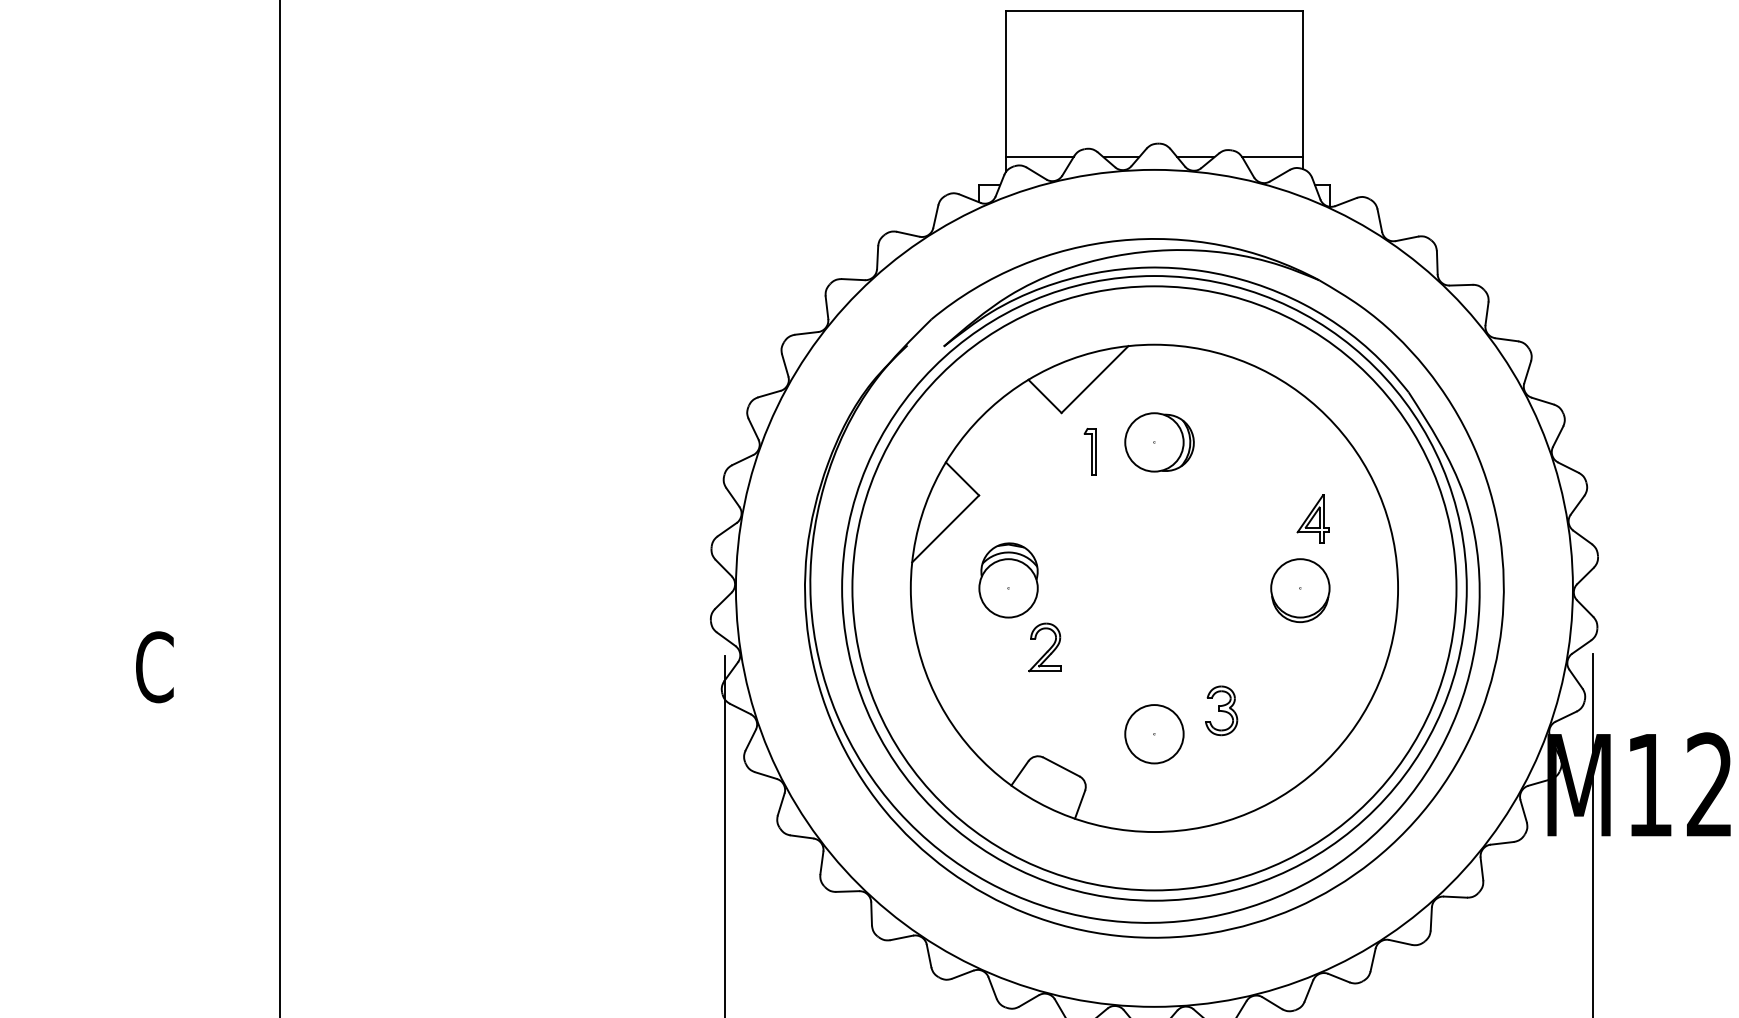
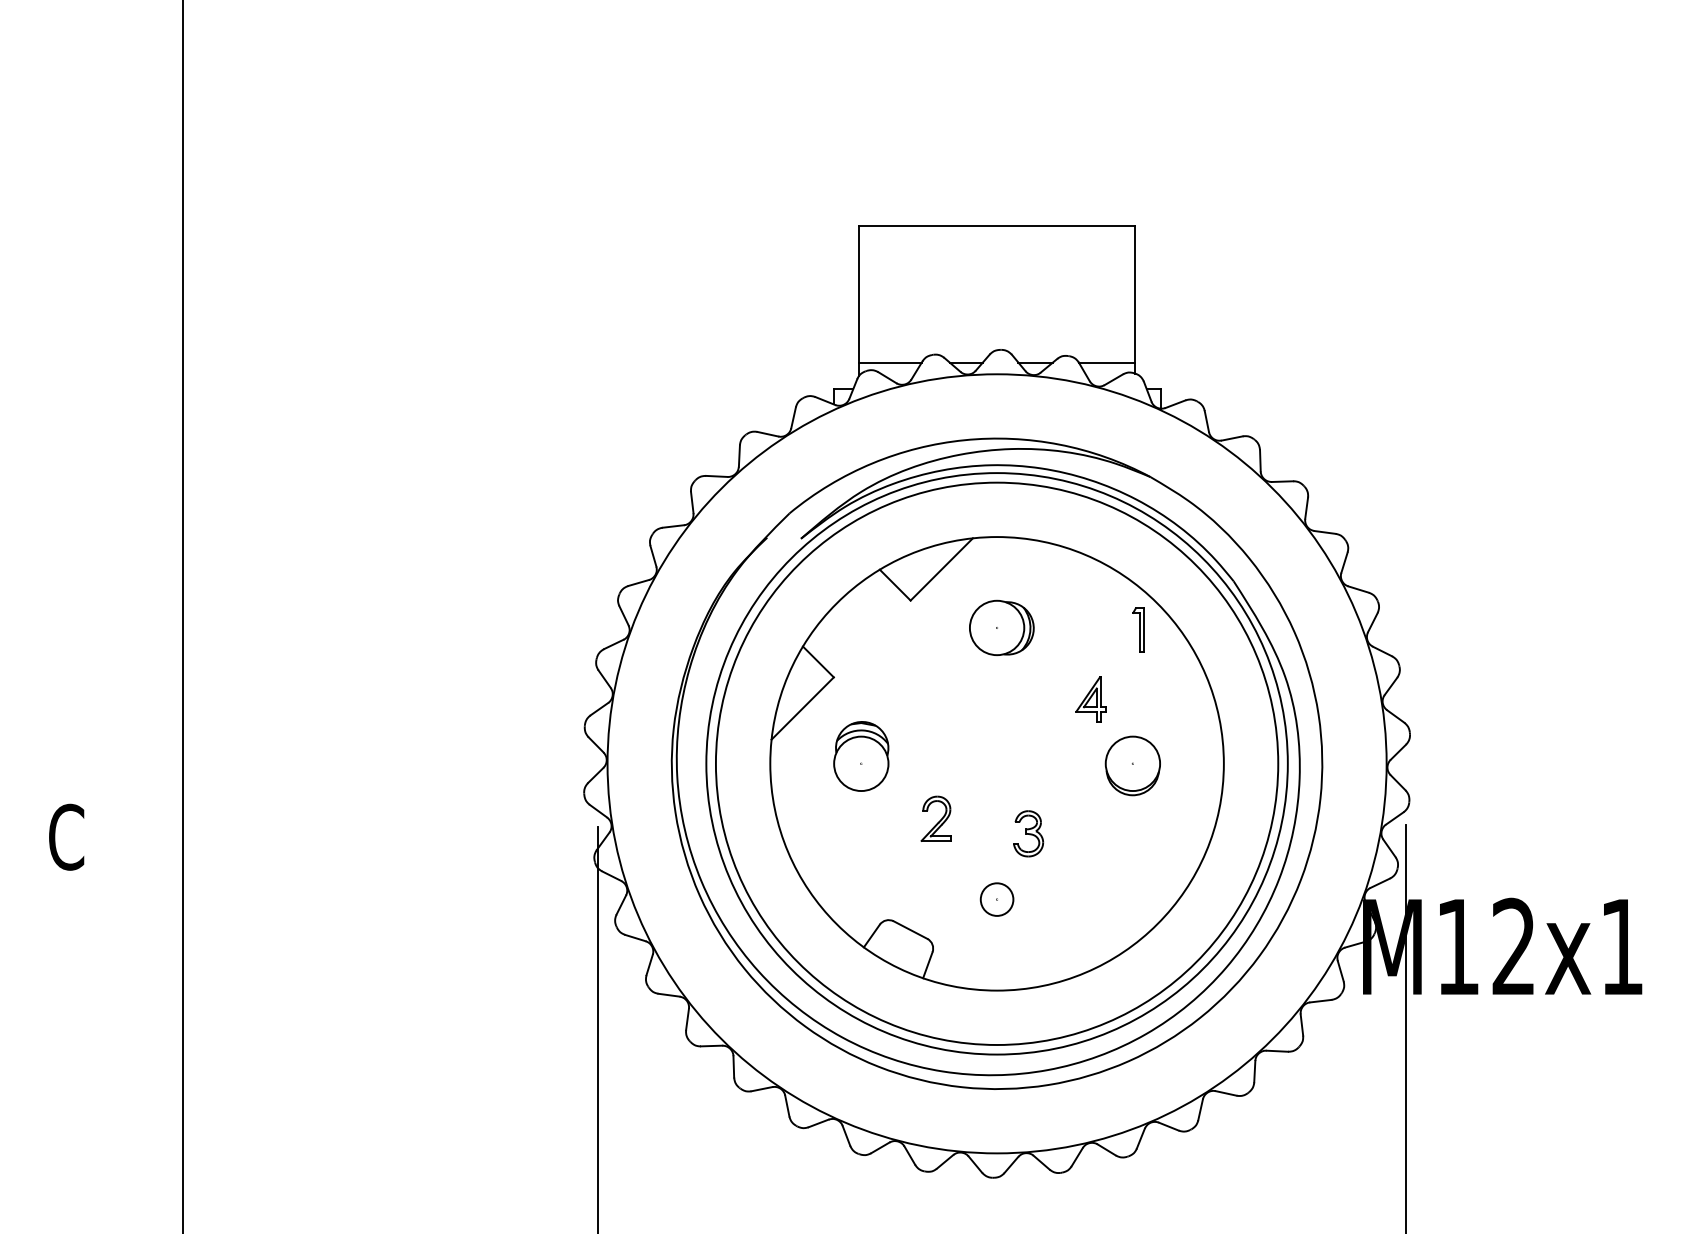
part: (1090, 451) -> (1138, 629), moved
part: (1312, 519) -> (1090, 699), moved
part: (1044, 647) -> (935, 818), moved
part: (1221, 710) -> (1028, 833), moved
circle: (1153, 734) -> (996, 899), size x0.6

